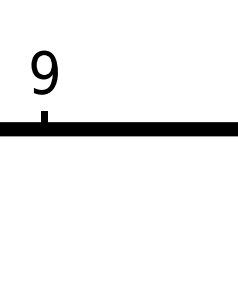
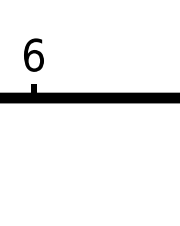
text: (44, 71) -> (33, 54), 9 -> 6

